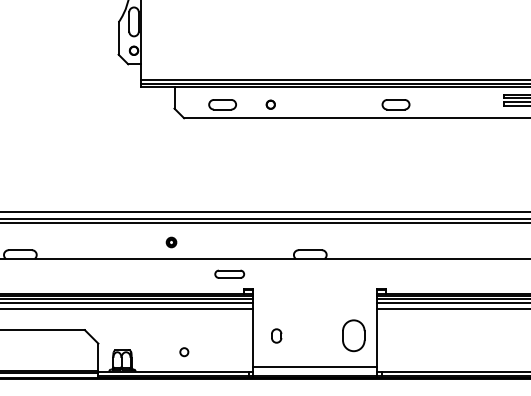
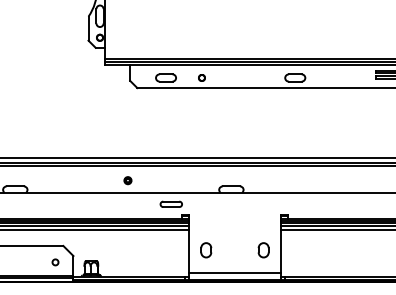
part: (276, 336) -> (206, 250), size x1.43
part: (353, 336) -> (263, 250), size x0.62
circle: (184, 352) -> (55, 262), moved

